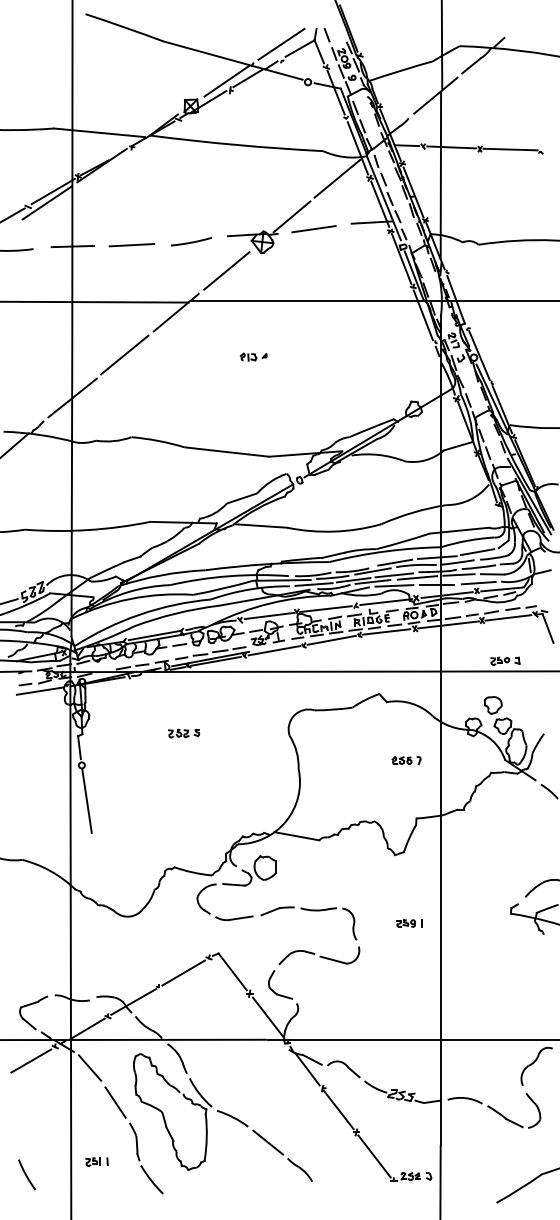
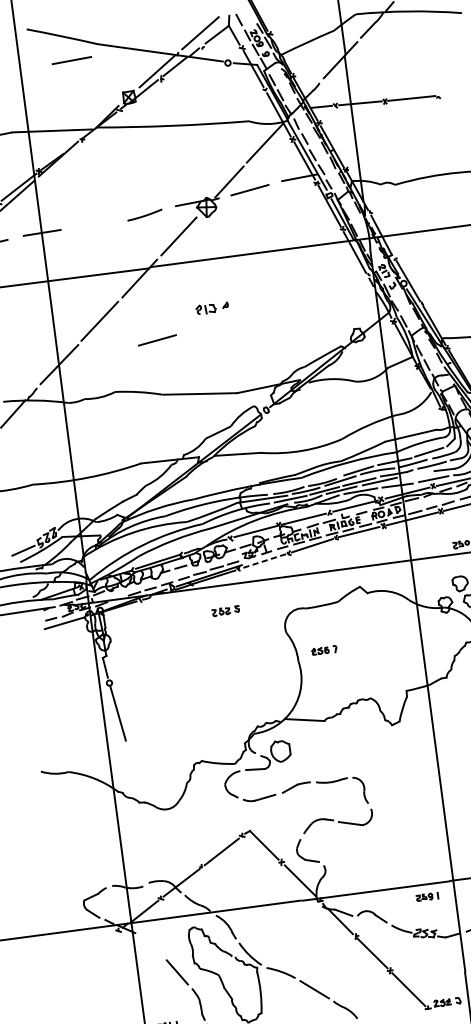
line: (131, 245) -> (71, 60), moved
part: (253, 356) -> (211, 307), size x1.4
line: (186, 385) -> (156, 340), added
line: (458, 574) -> (415, 473), removed
line: (274, 650) -> (263, 561), solid -> dashed
part: (184, 733) -> (226, 611), moved
part: (406, 760) -> (324, 650), moved
part: (409, 923) -> (427, 896), moved
line: (31, 1060) -> (99, 945), removed
line: (89, 1067) -> (150, 944), removed

